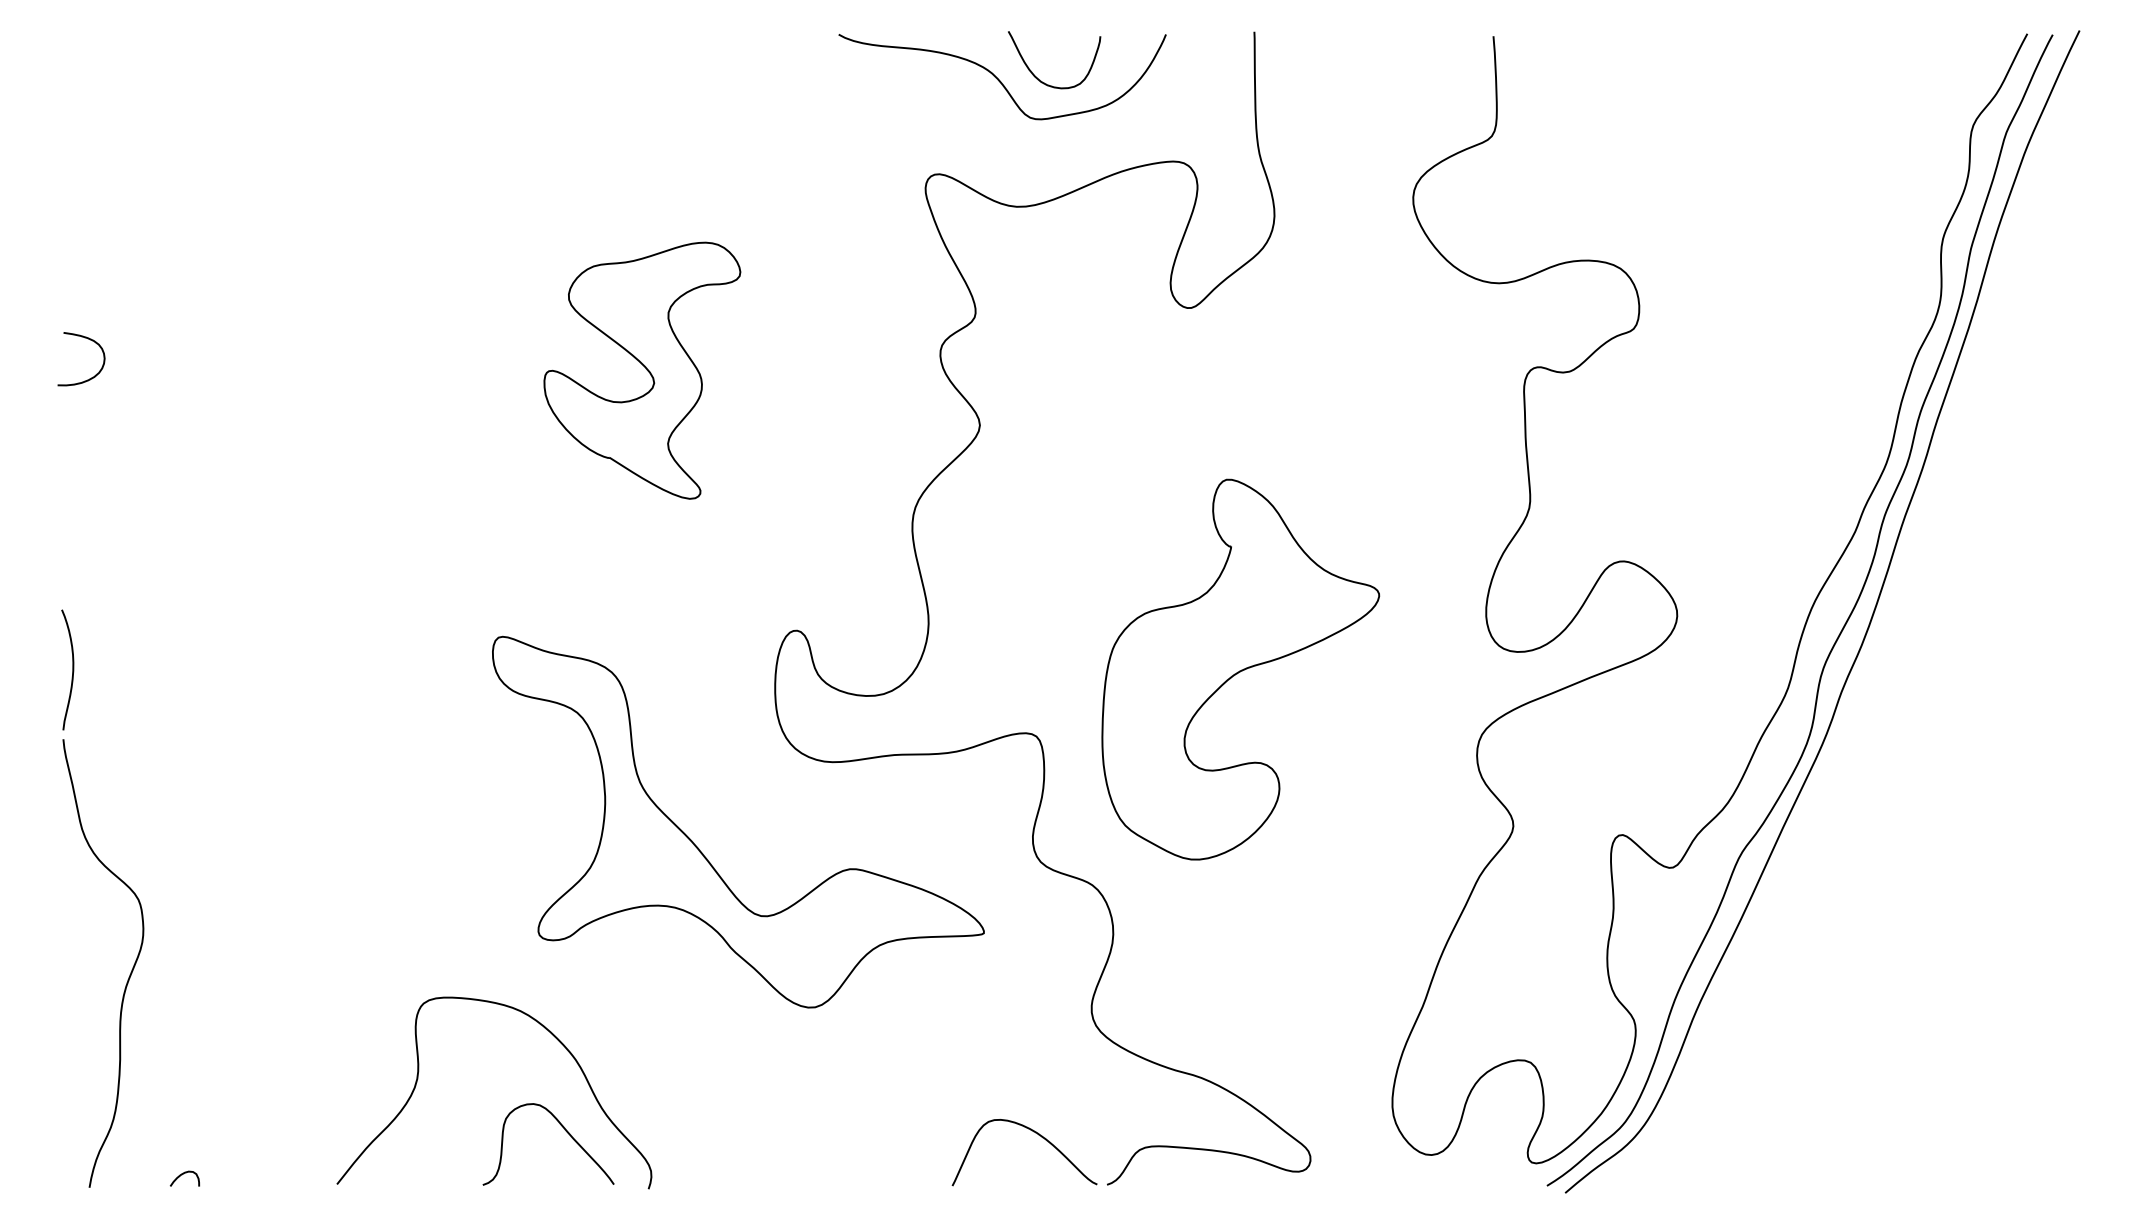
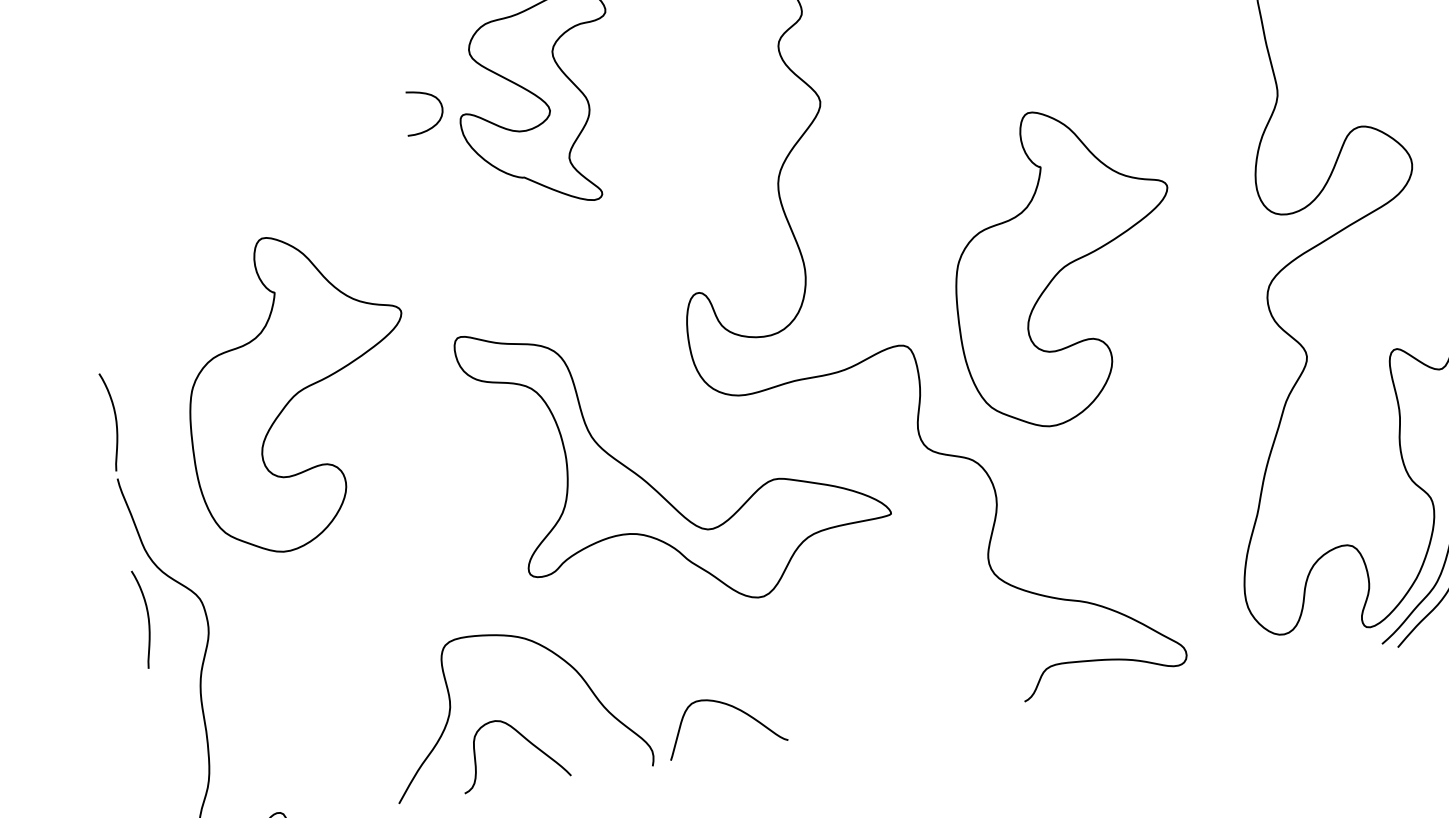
curve: (96, 373) -> (437, 121), moved
part: (297, 669) -> (298, 390), added
curve: (72, 912) -> (148, 618), added
curve: (565, 1131) -> (524, 739), moved
curve: (1033, 1132) -> (729, 706), moved

